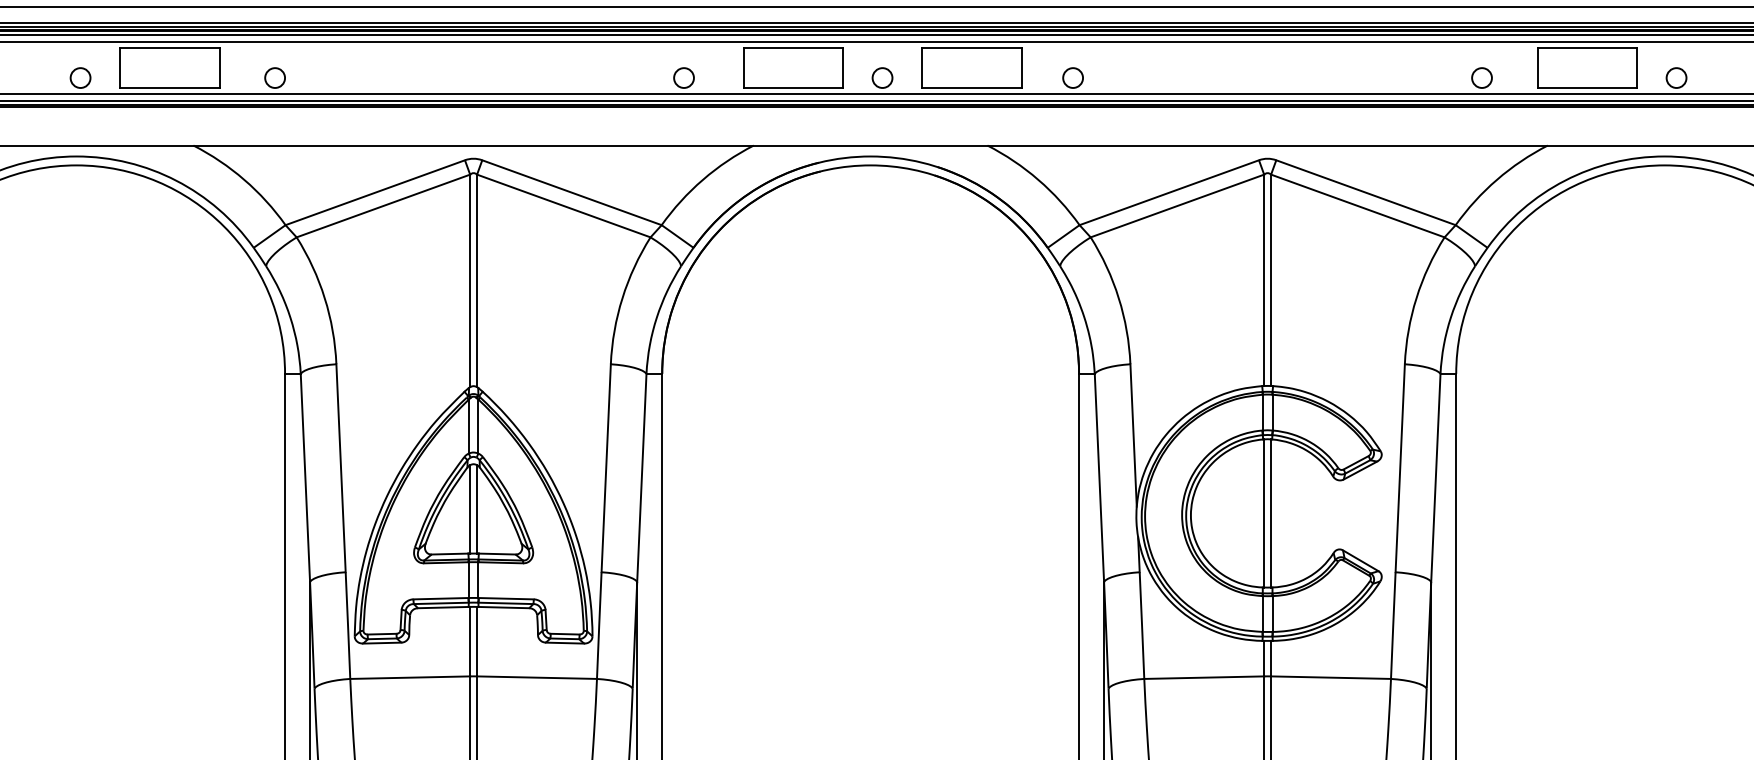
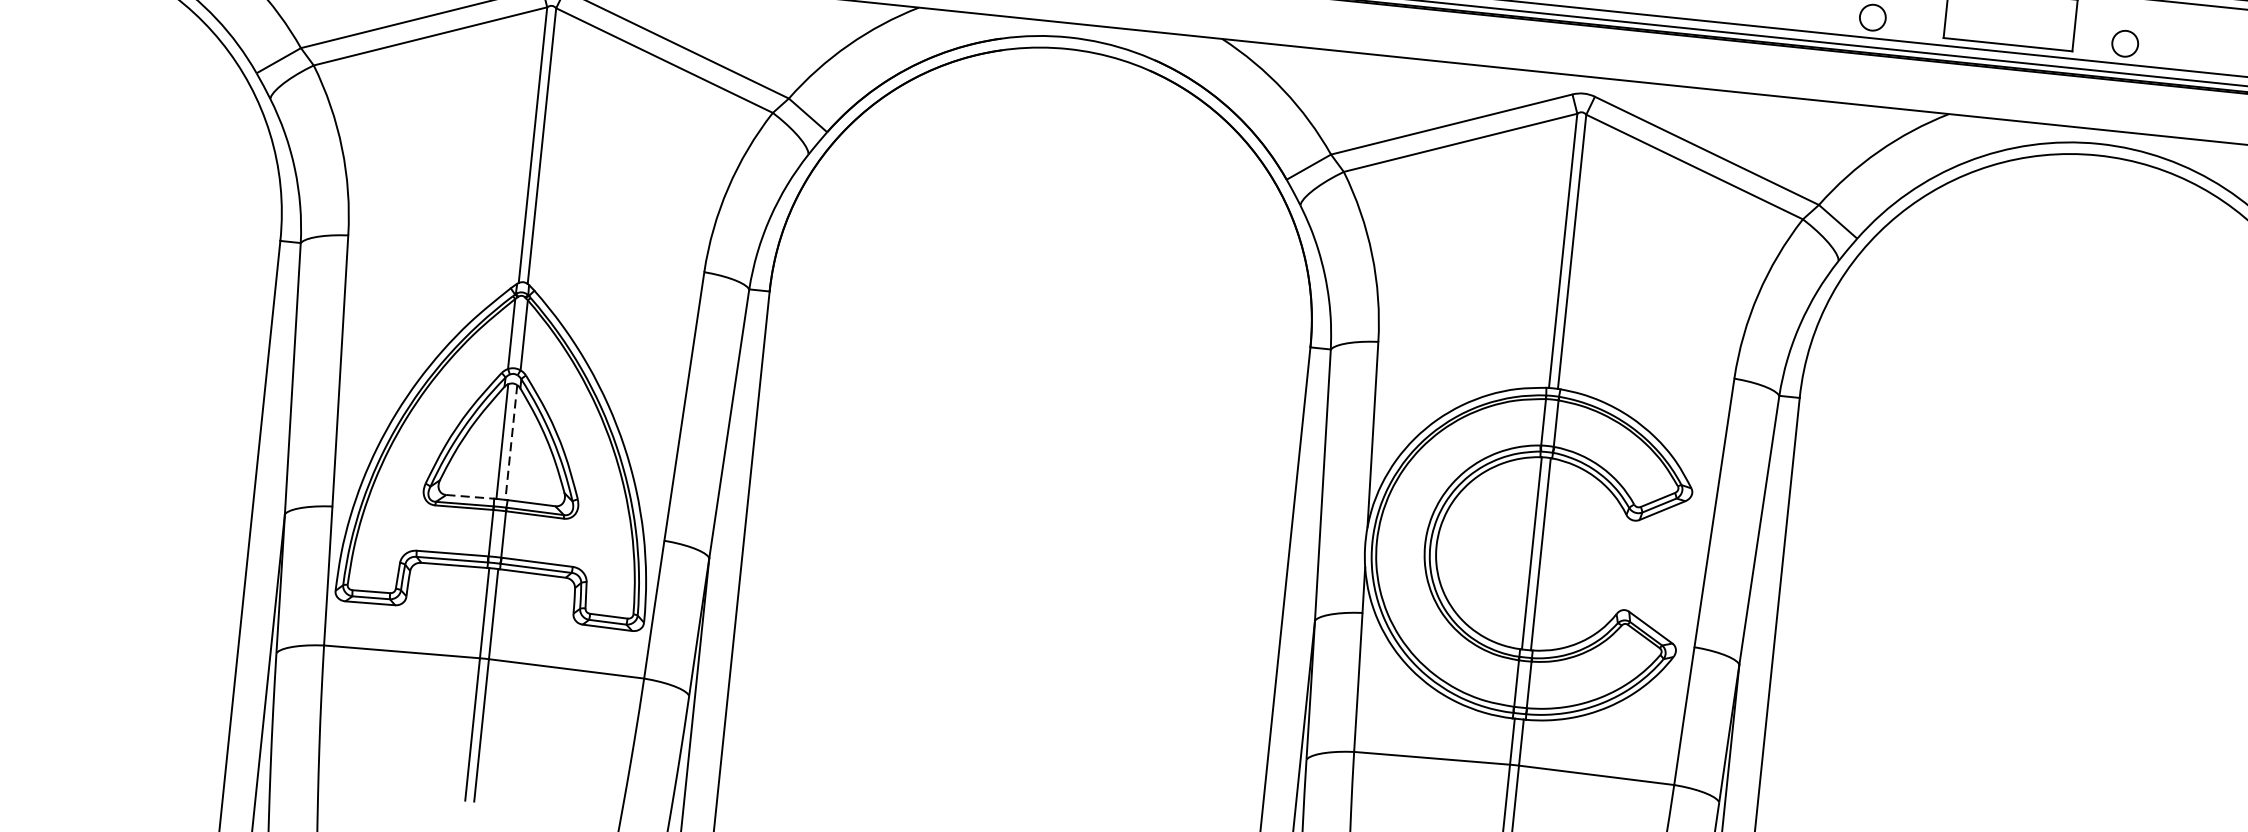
line: (477, 509) -> (511, 442), solid -> dashed
line: (450, 554) -> (470, 497), solid -> dashed

